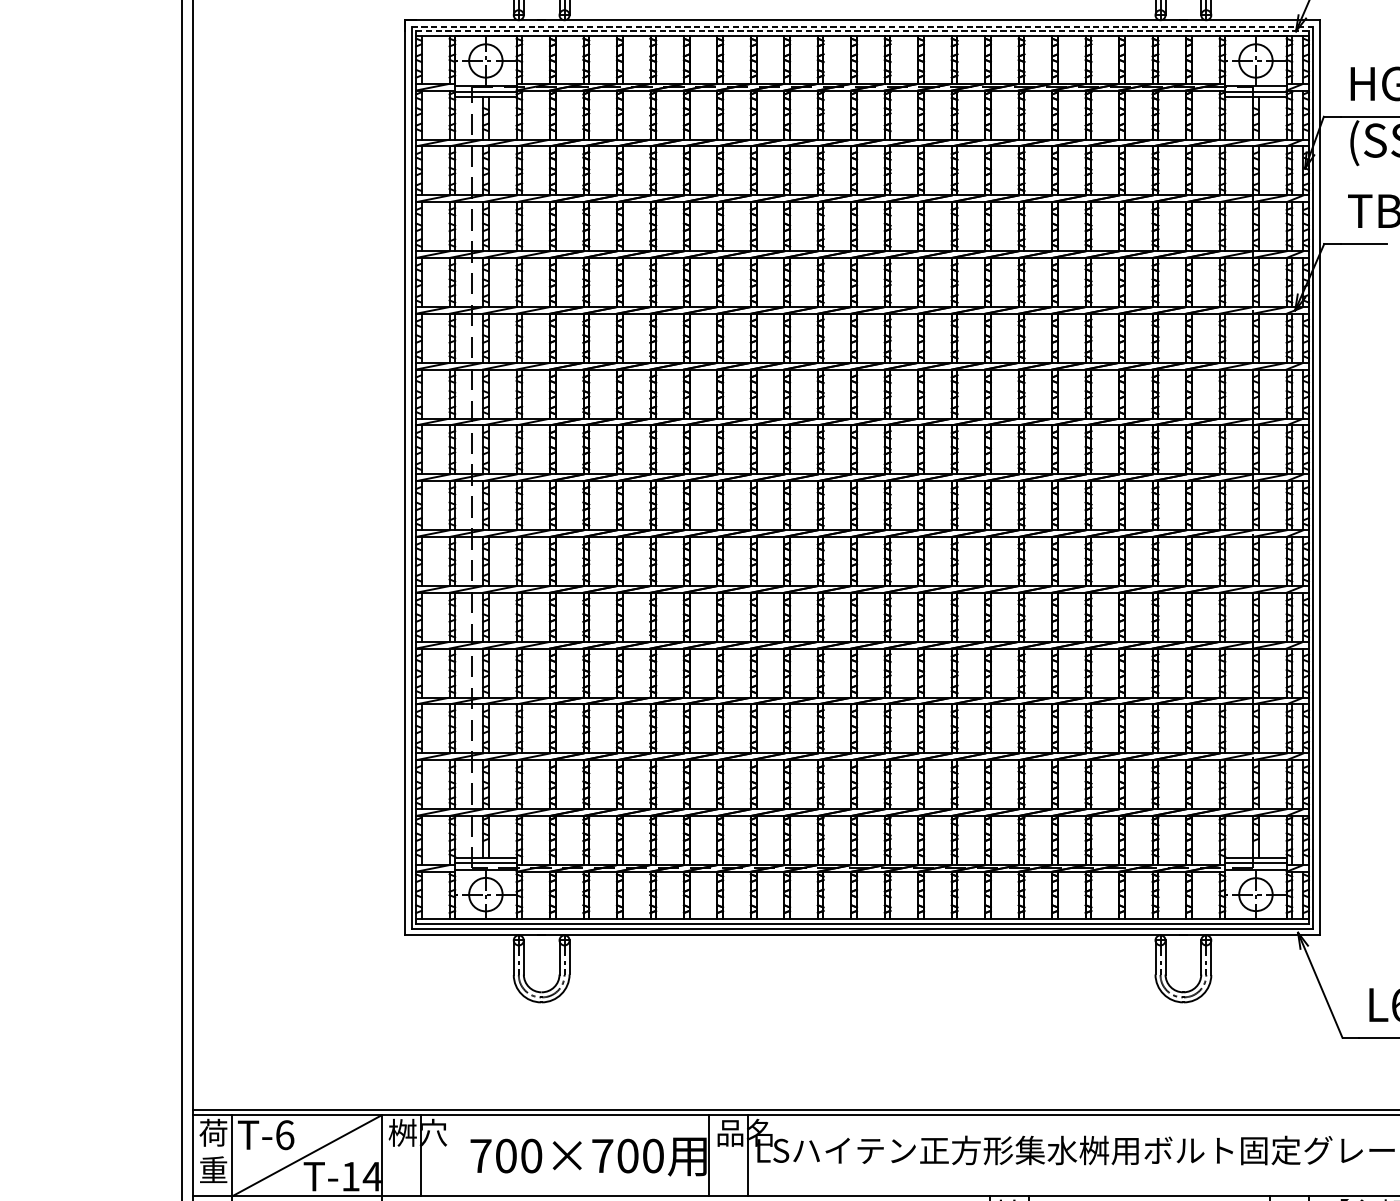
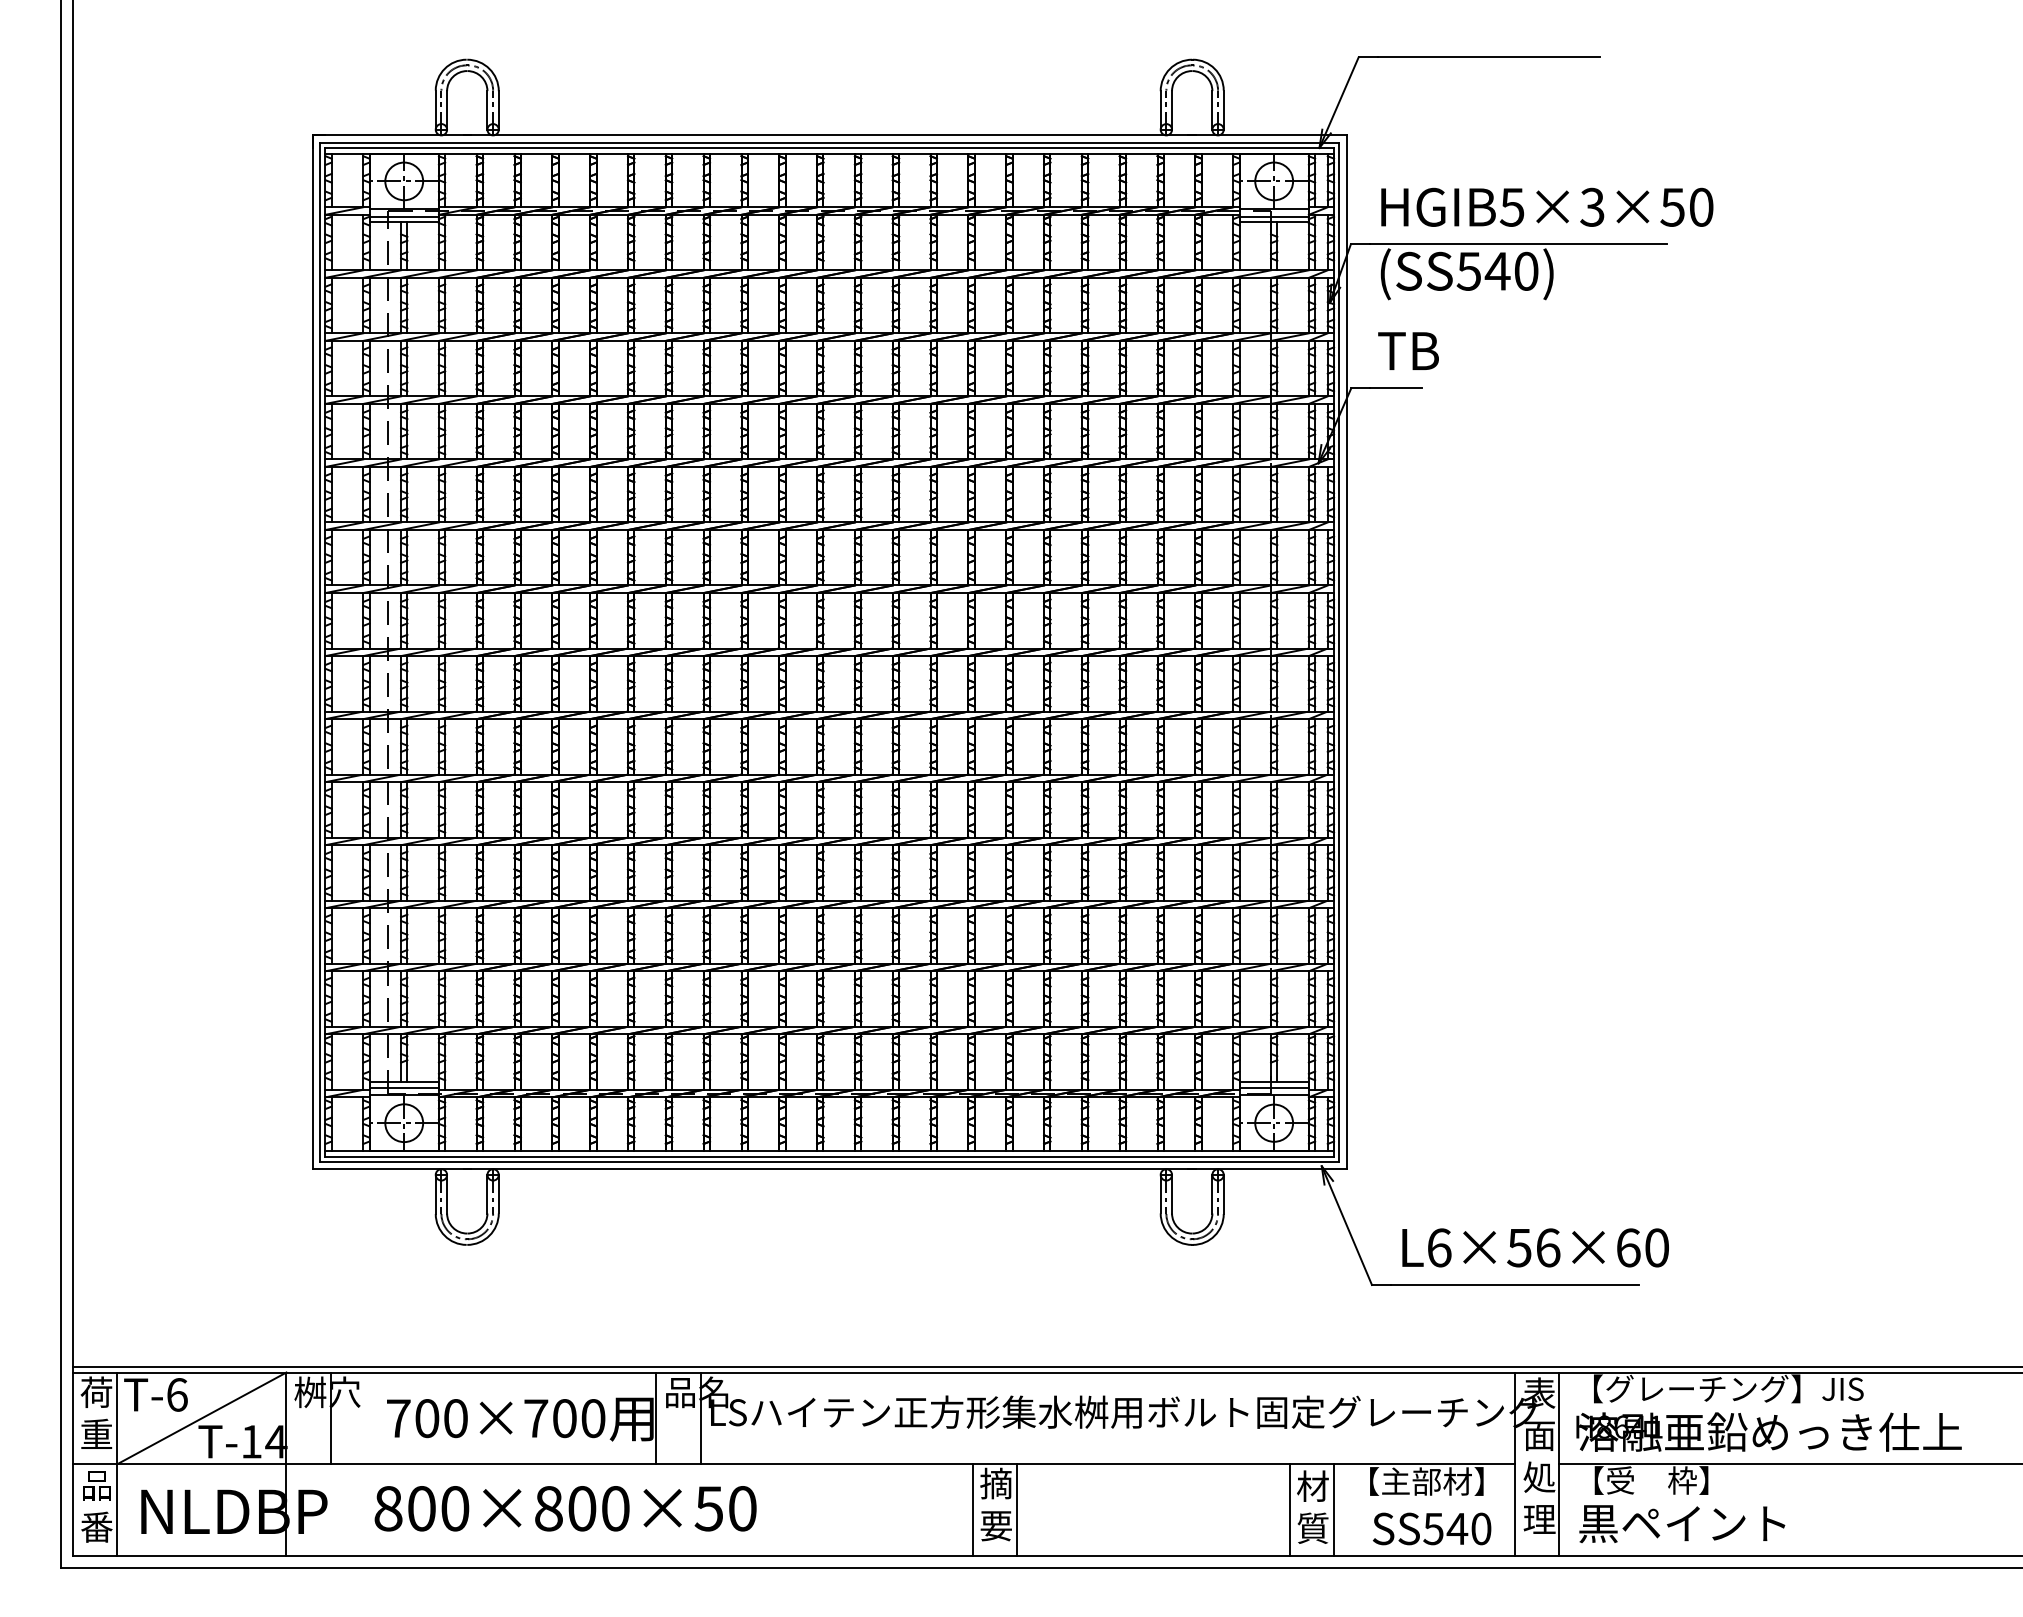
line: (863, 26) -> (830, 142), dashed -> solid
line: (863, 31) -> (830, 148), dashed -> solid

